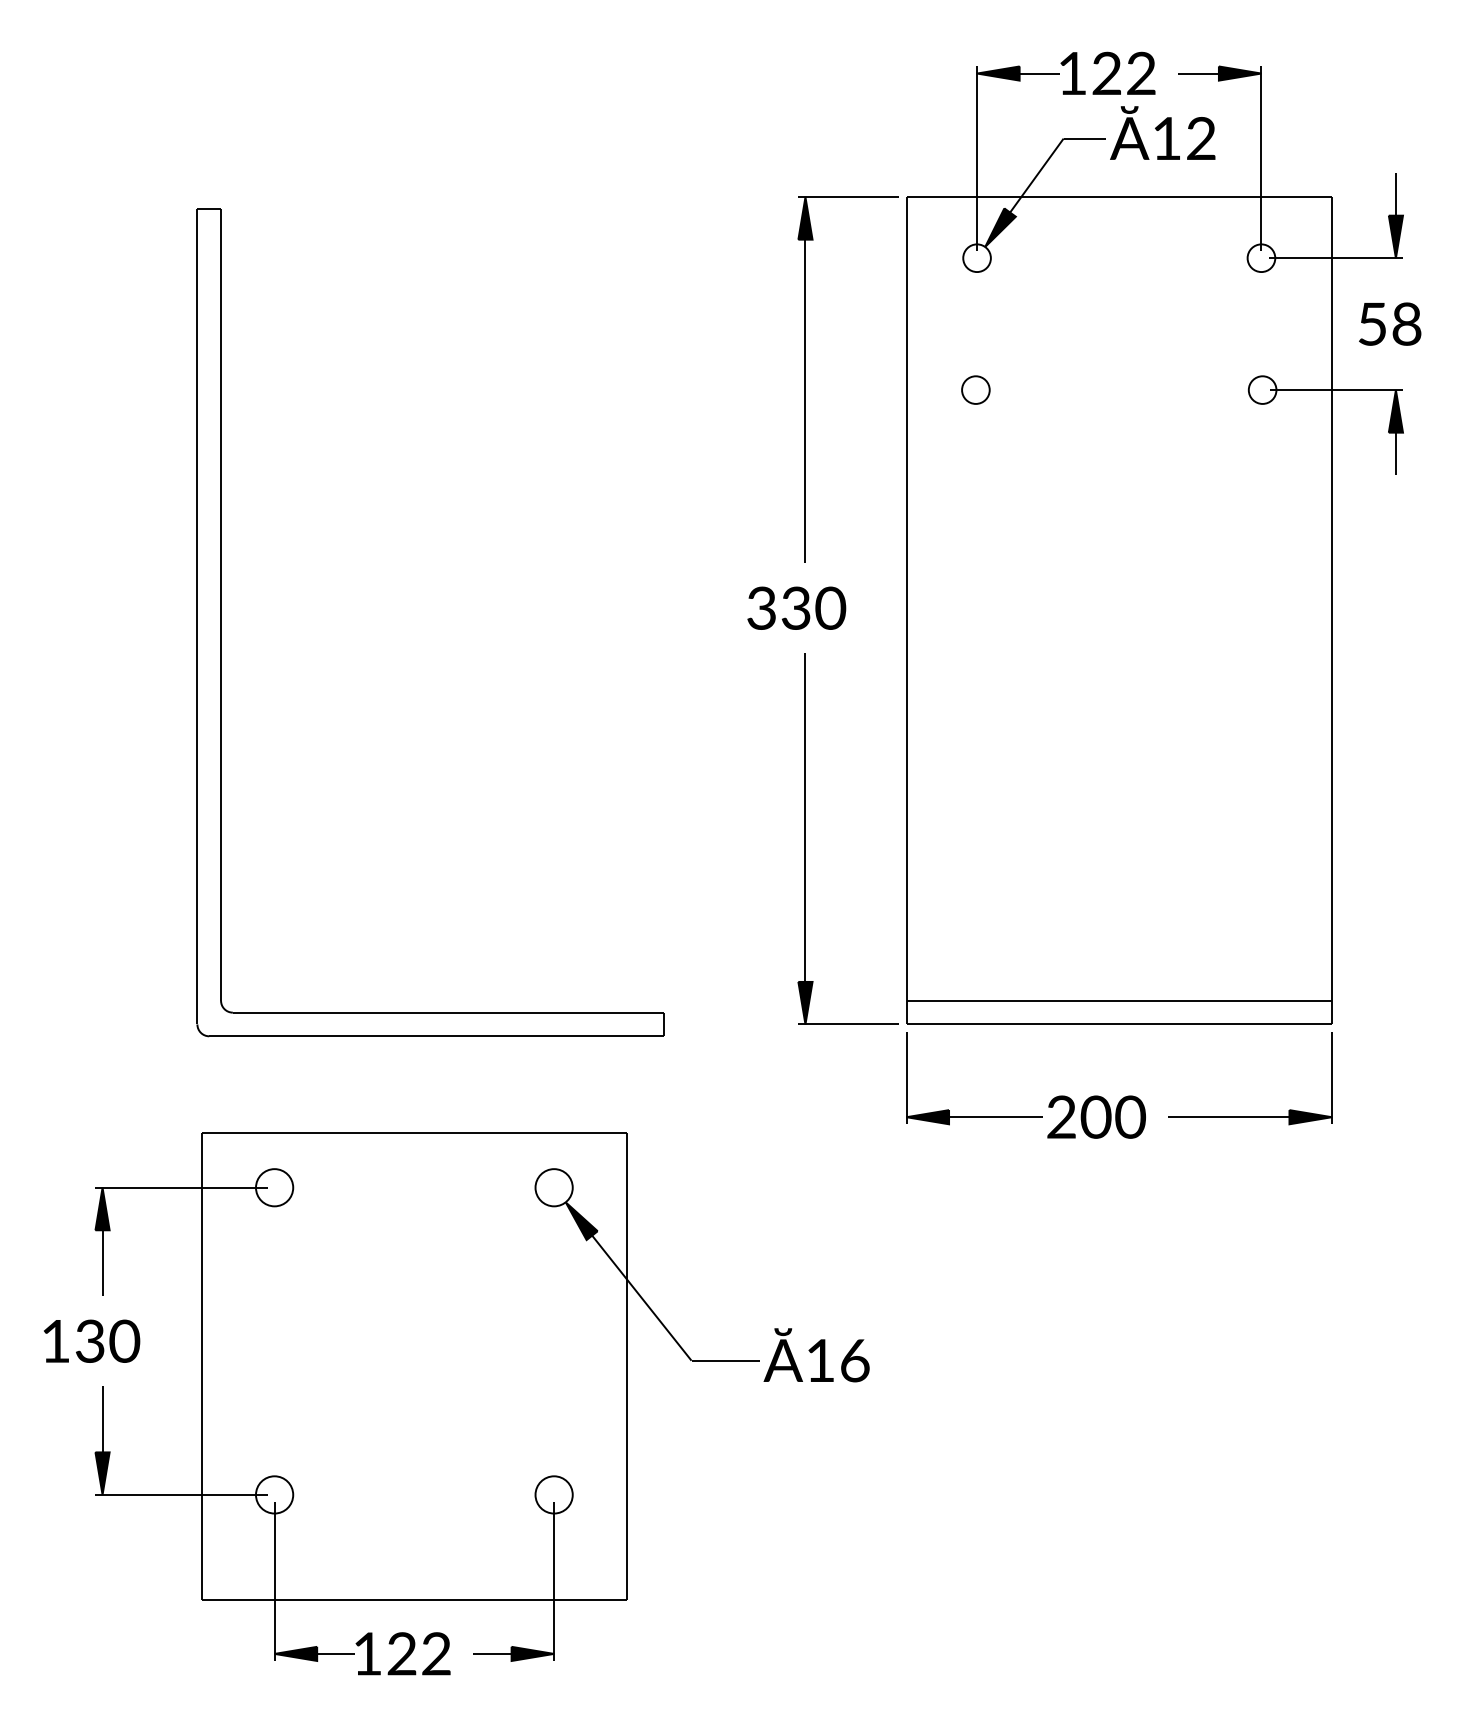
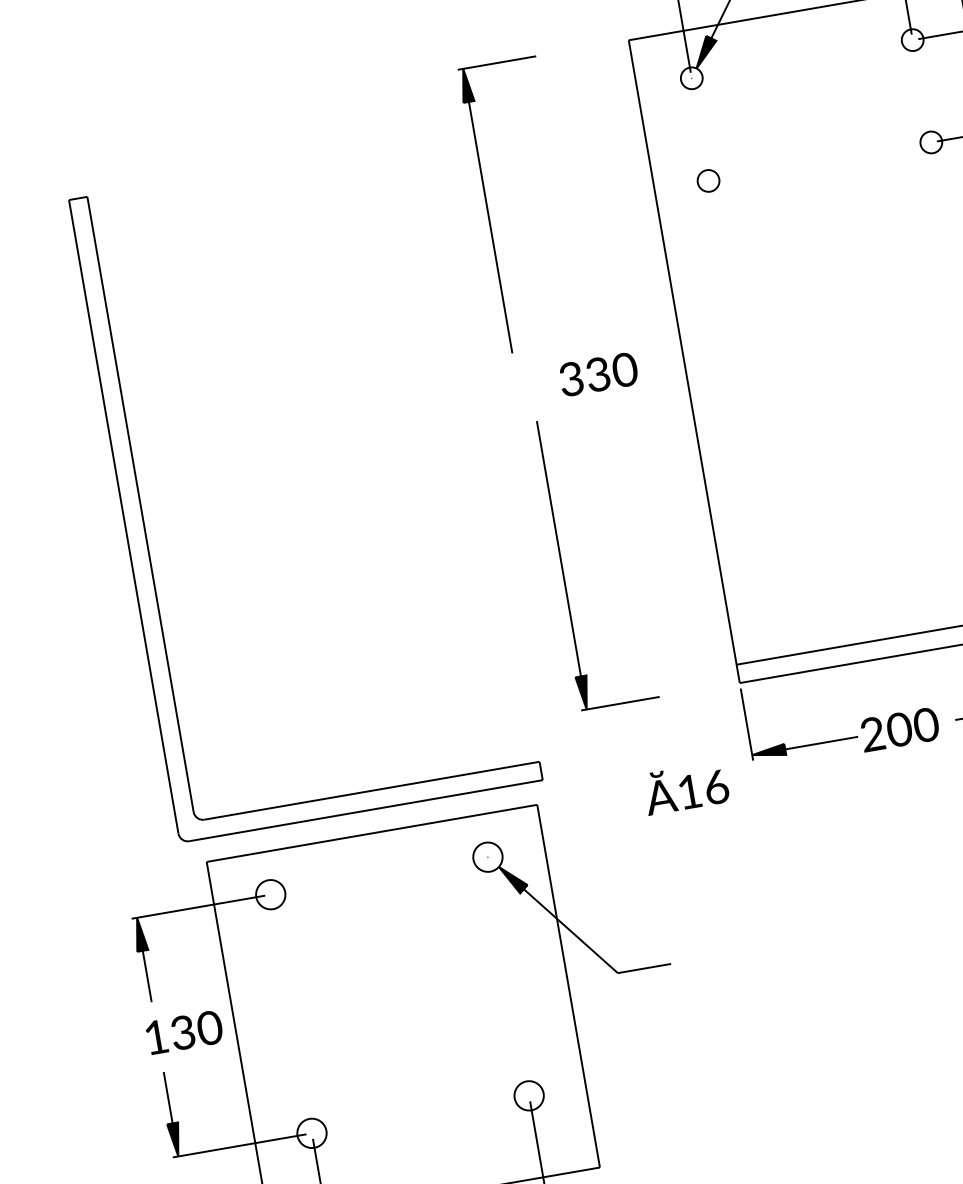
part: (805, 379) -> (487, 210), moved
part: (221, 622) -> (143, 518), moved
part: (805, 838) -> (561, 565), moved
text: (92, 1340) -> (184, 1031), moved
text: (816, 1355) -> (685, 788), moved

